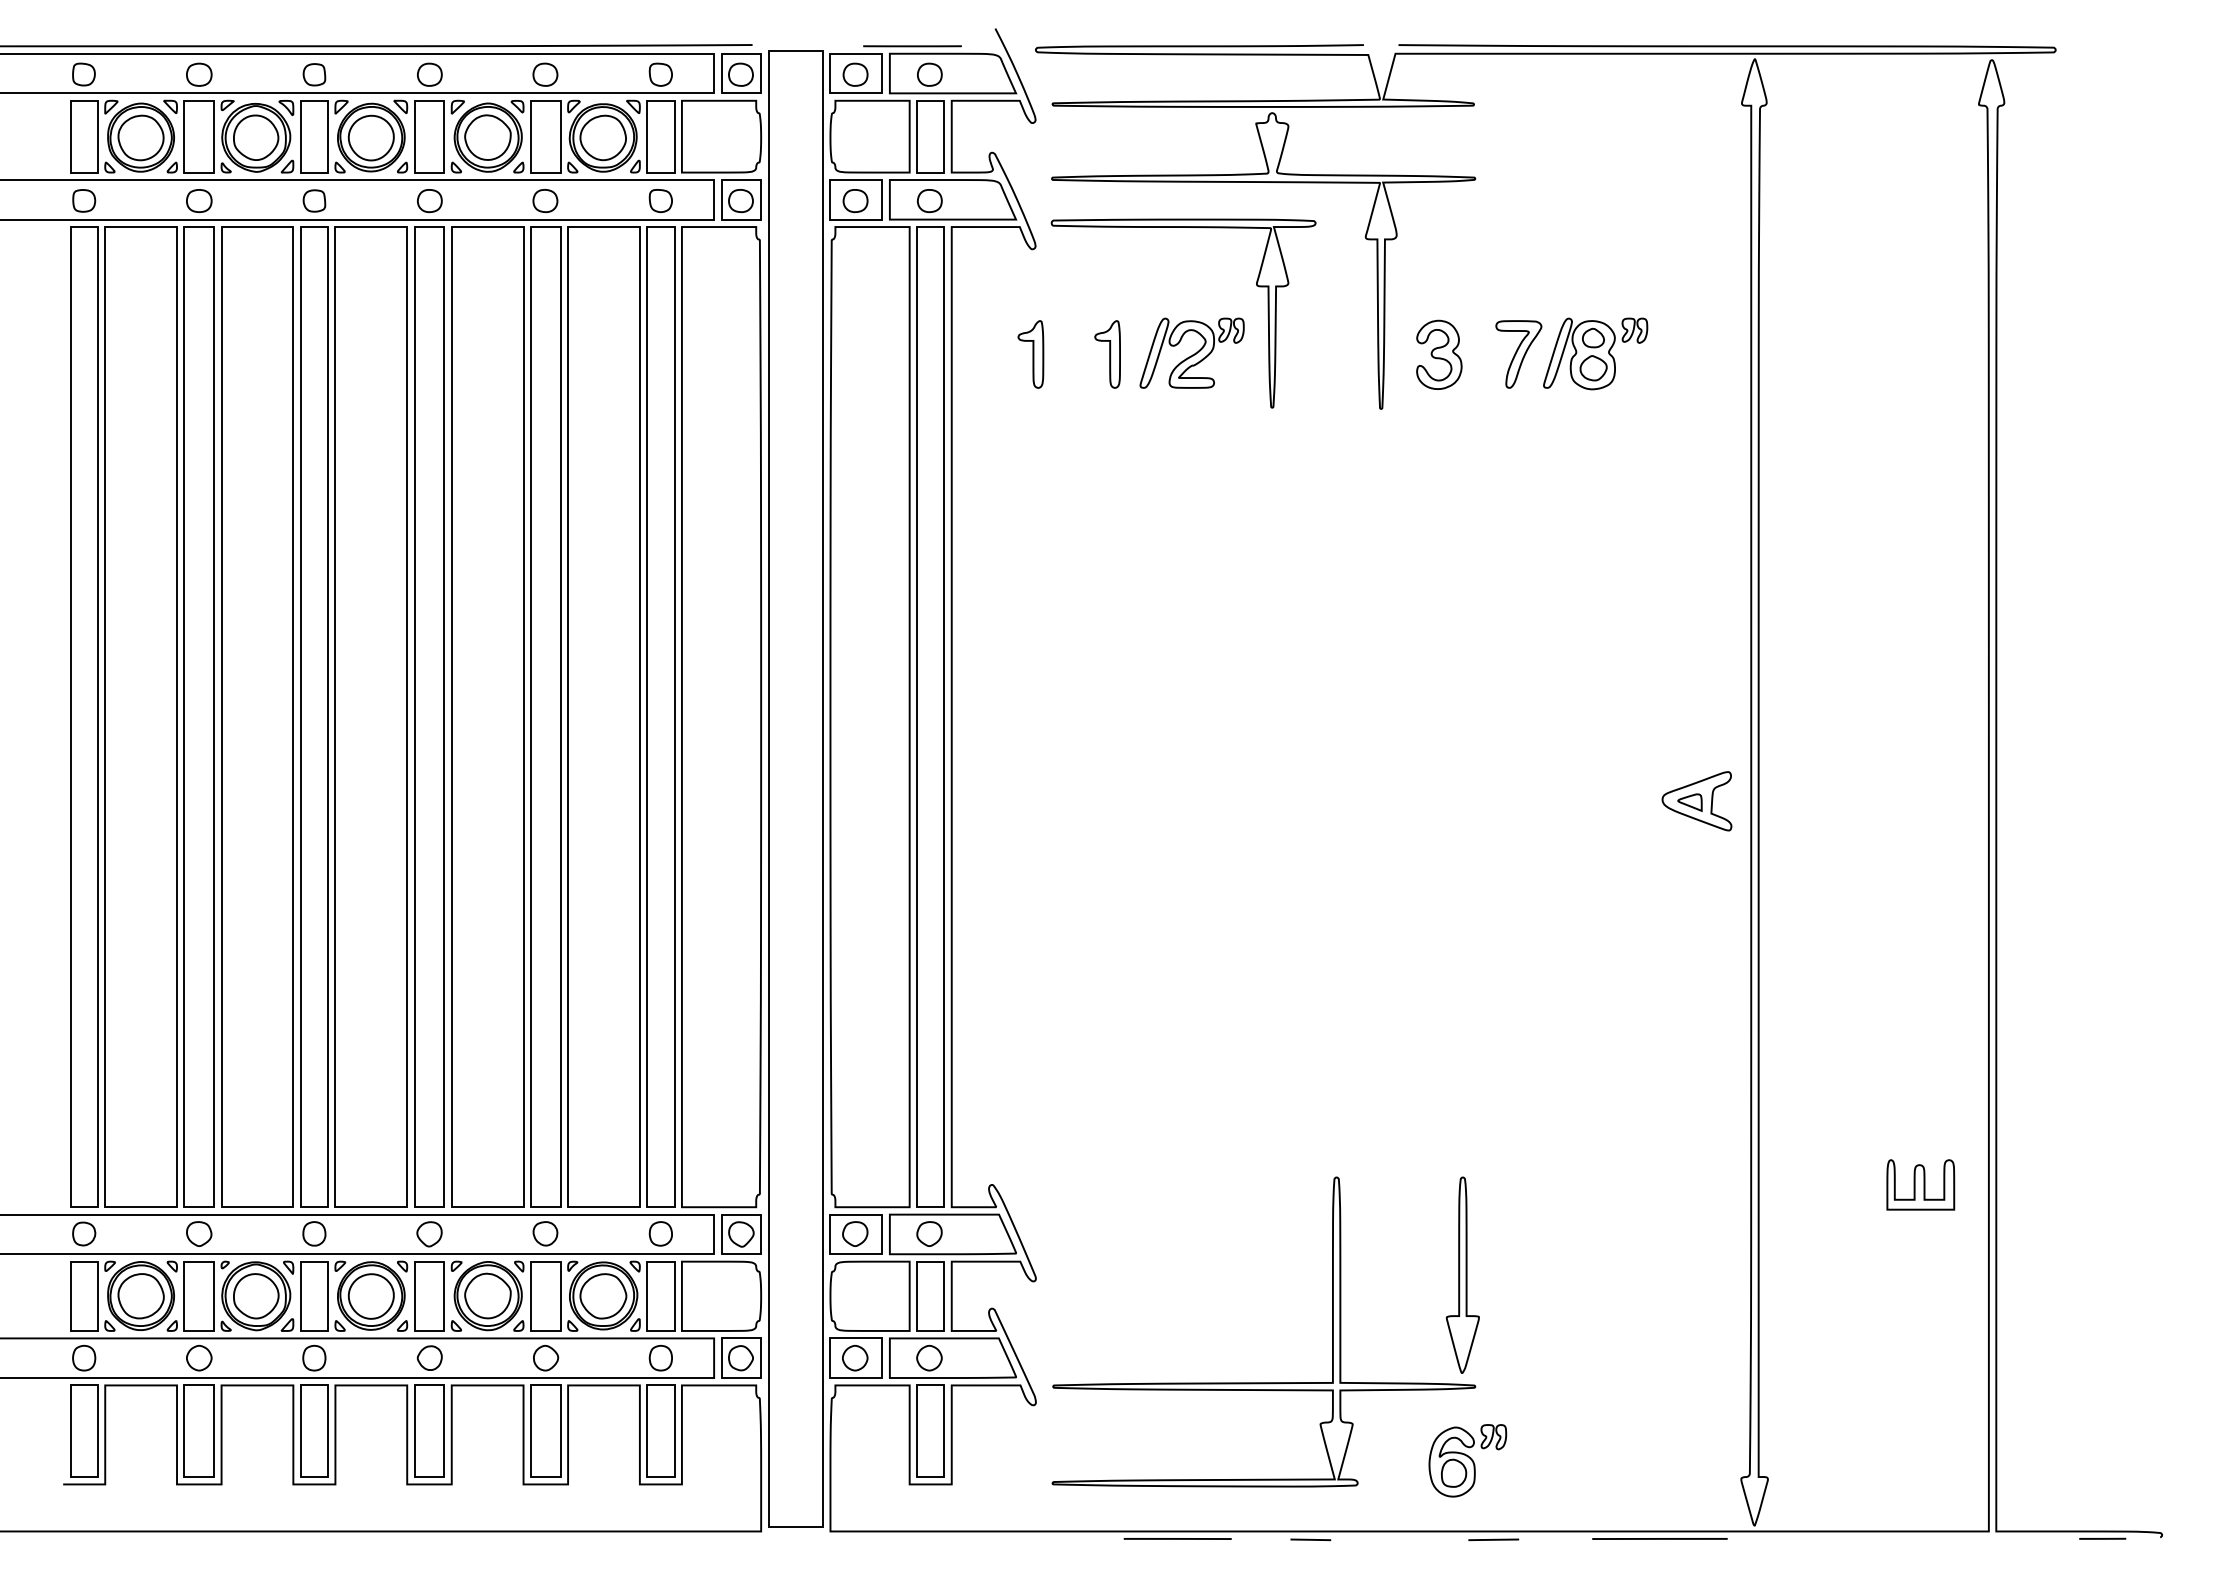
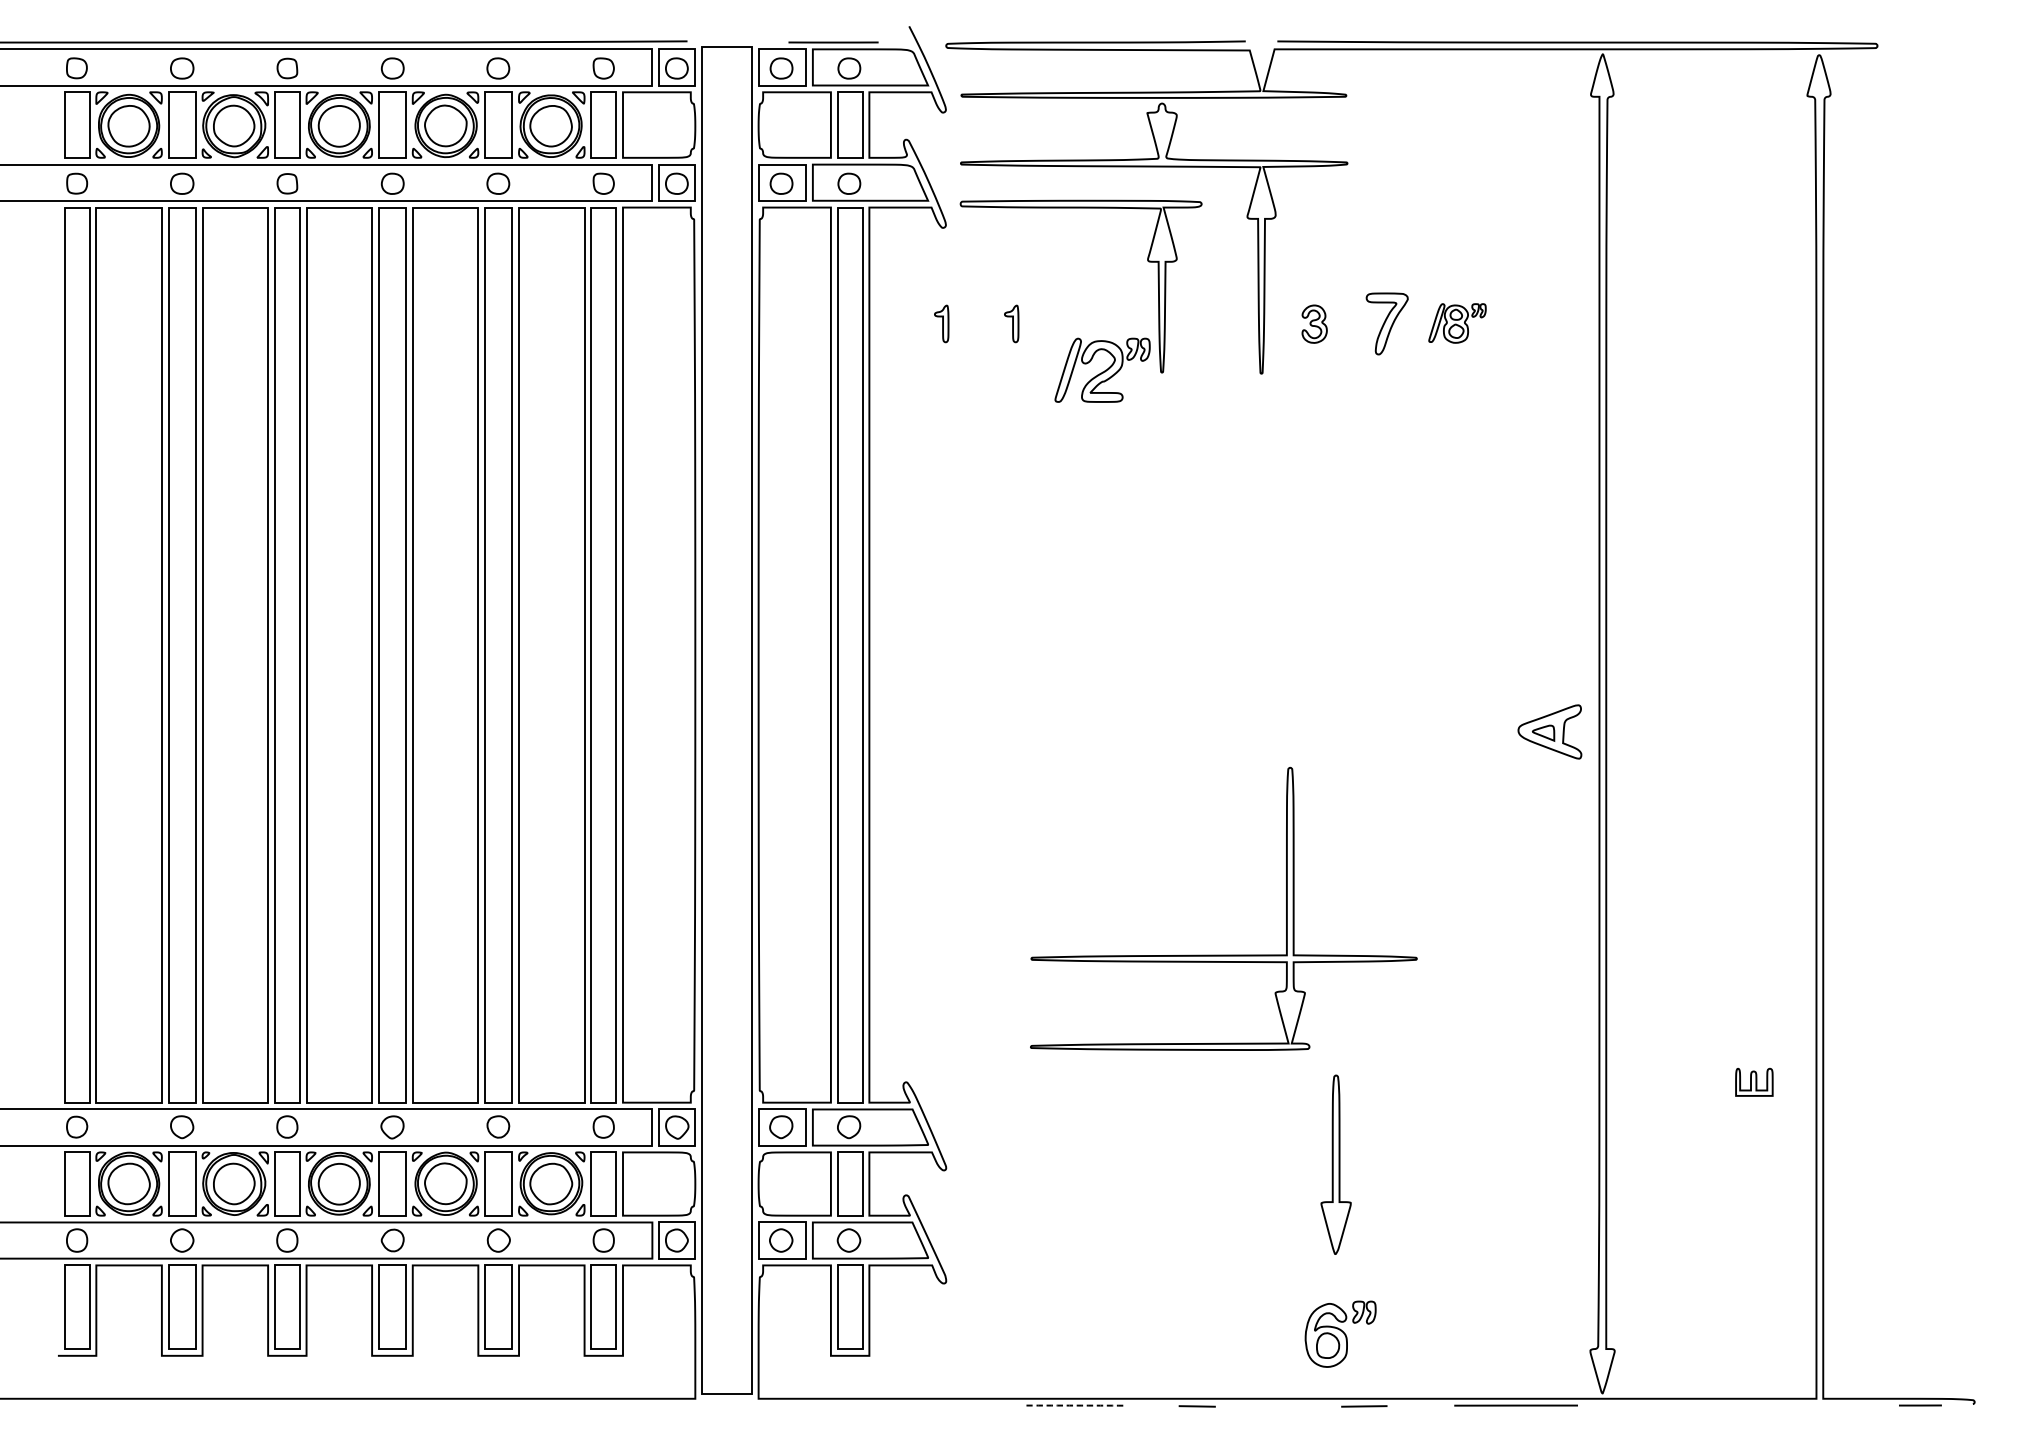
part: (1191, 352) -> (1102, 369), moved
part: (1595, 353) -> (1457, 323), size x0.6
part: (1030, 354) -> (941, 323), size x0.6
part: (1107, 354) -> (1011, 323), size x0.6
part: (1439, 354) -> (1314, 323), size x0.6
part: (1920, 1184) -> (1754, 1081), size x0.6
part: (1263, 1382) -> (1223, 954), moved
line: (1177, 1538) -> (1075, 1405), solid -> dashed

